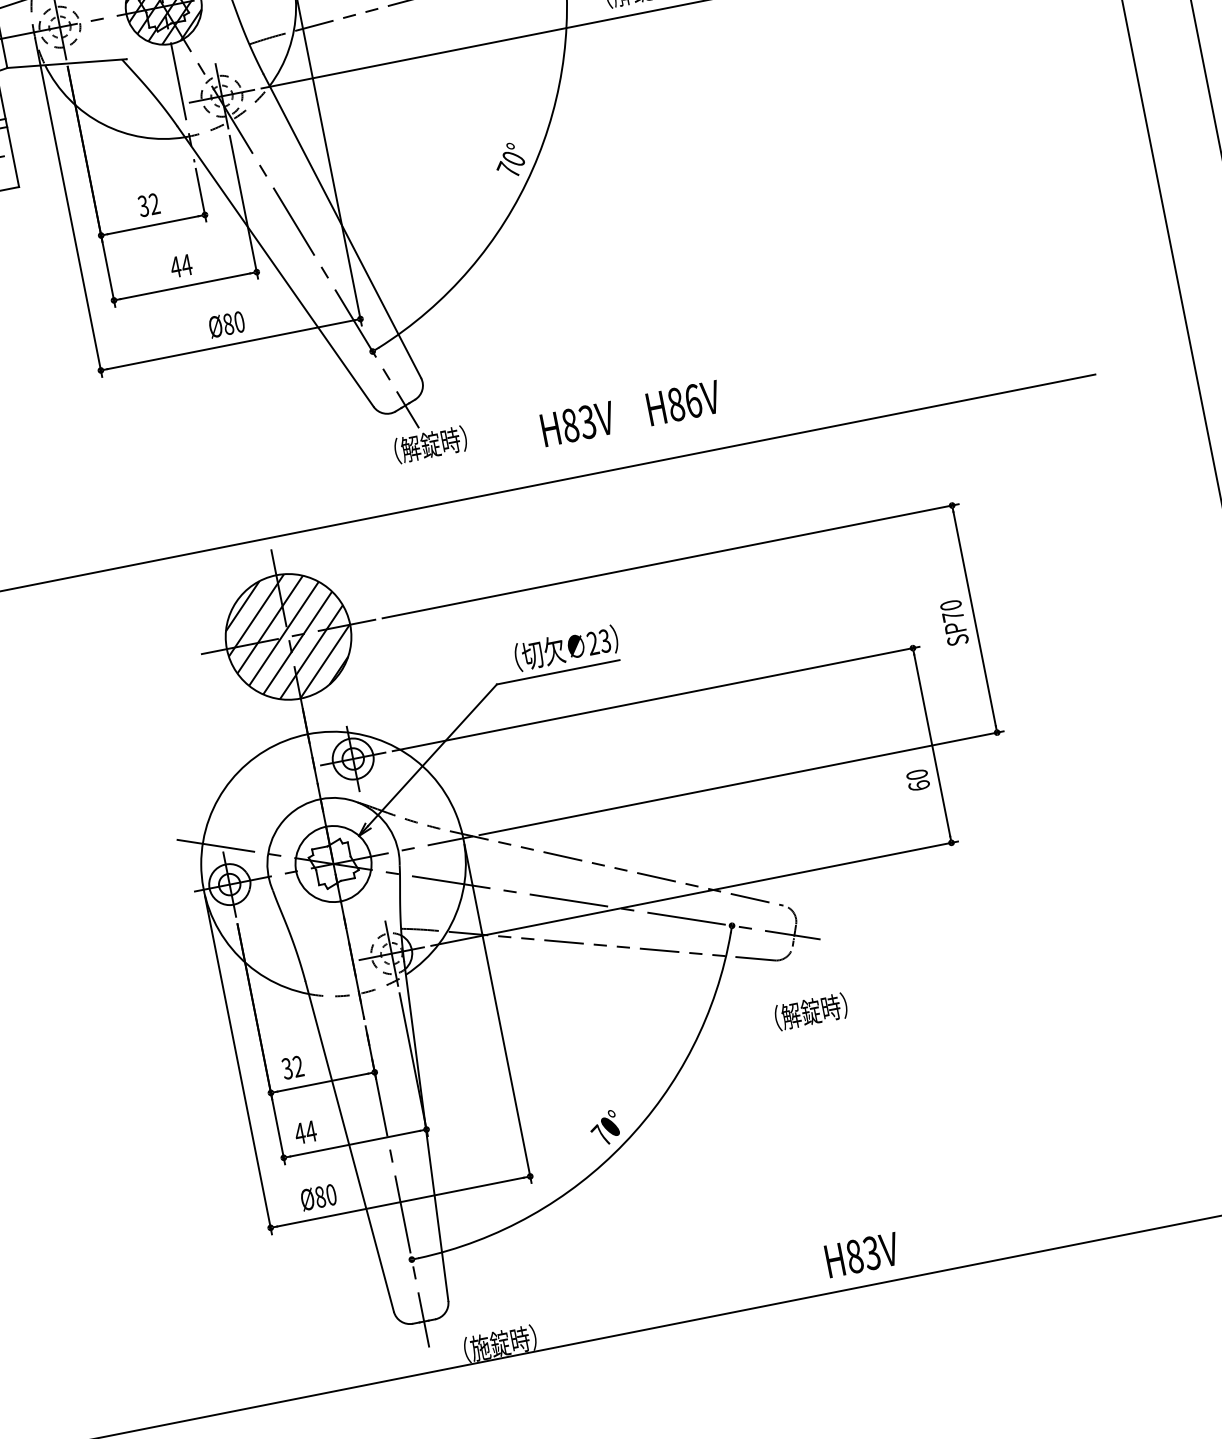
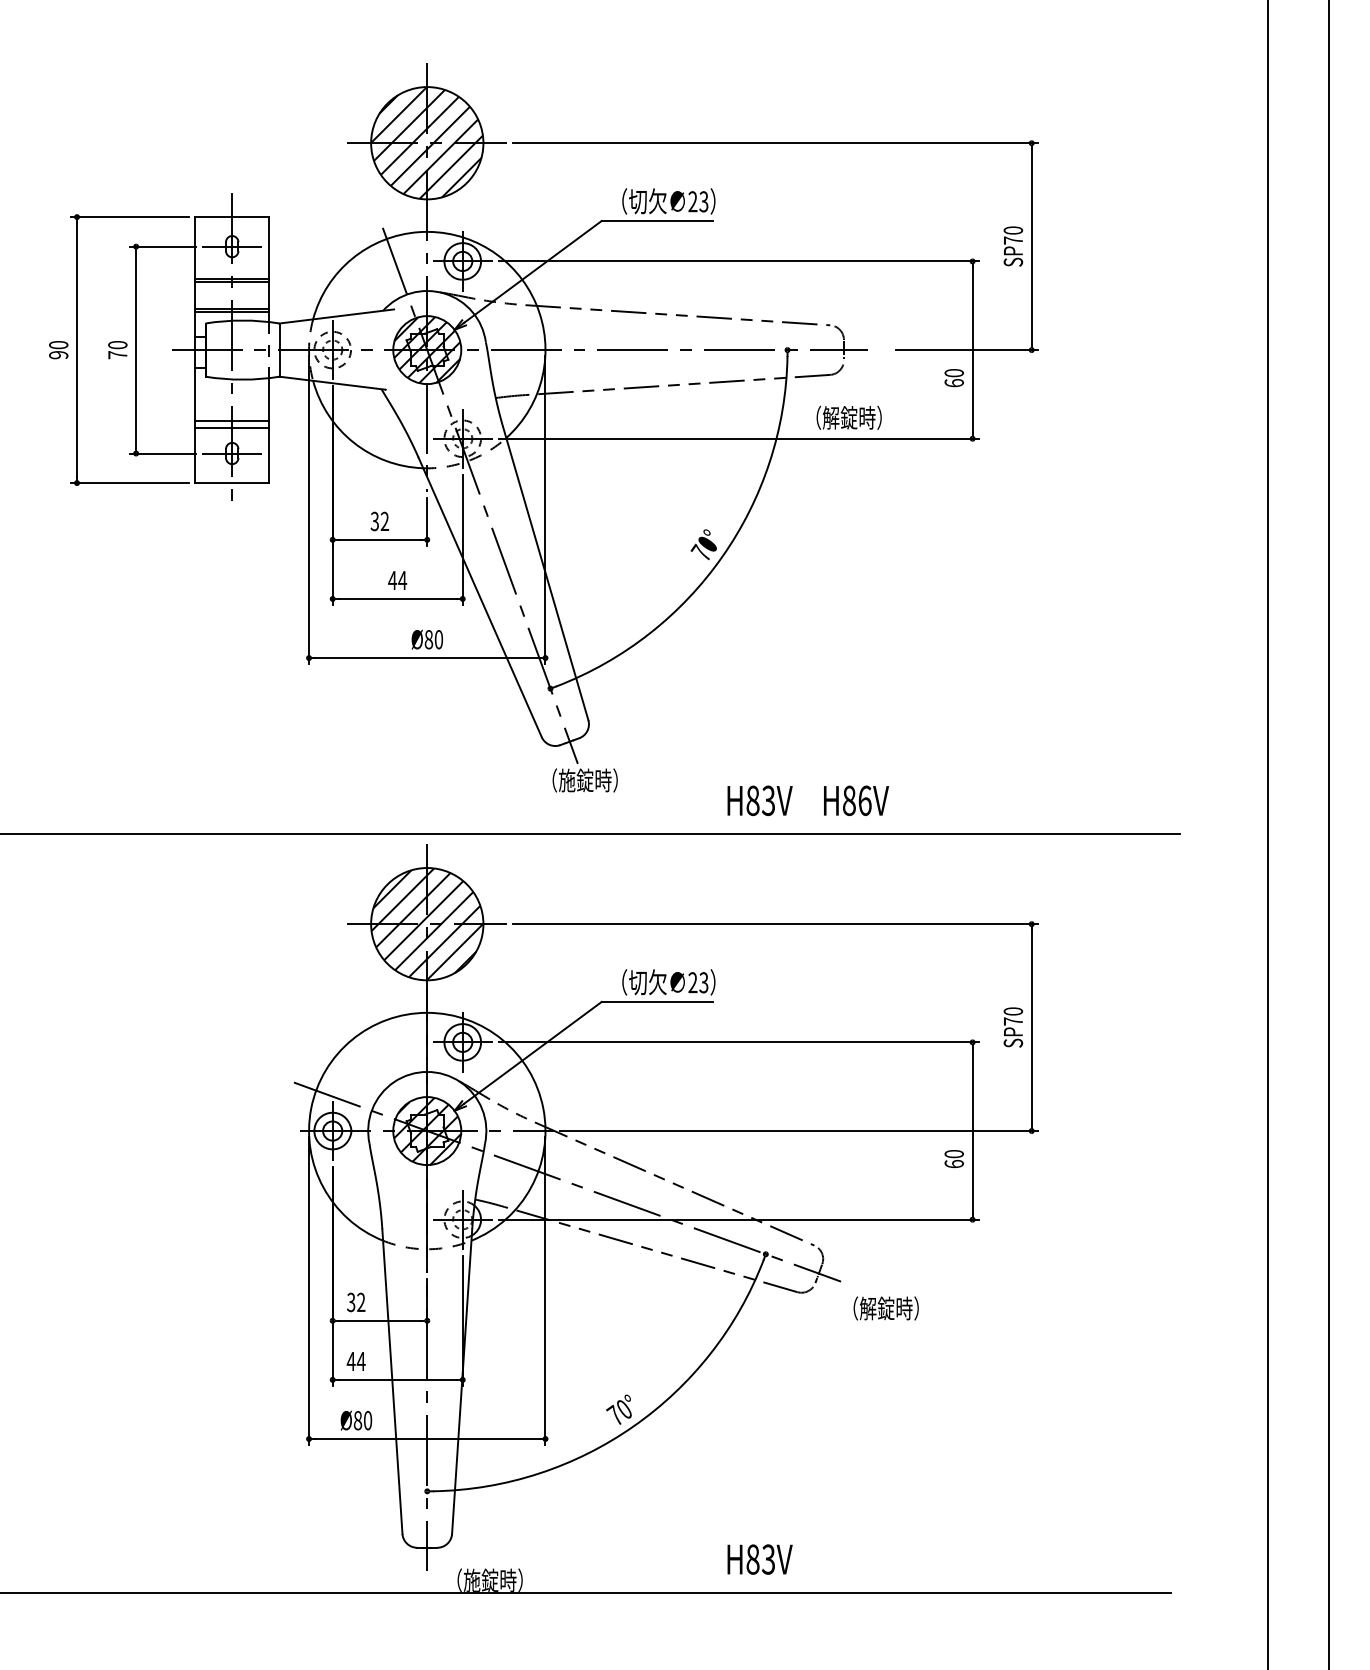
text: (630, 413) -> (807, 800), moved
text: (410, 448) -> (566, 780), （解錠時） -> （施錠時）
hatch: (333, 863) -> (427, 1130), added
text: (810, 1012) -> (885, 1308), moved
text: (861, 1255) -> (759, 1559), moved

